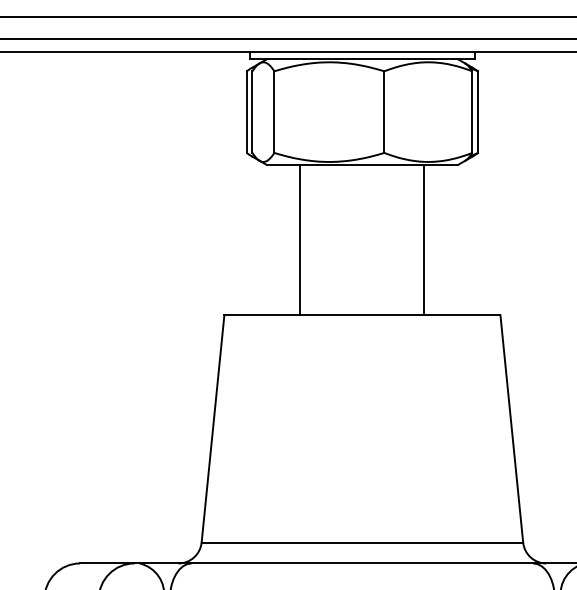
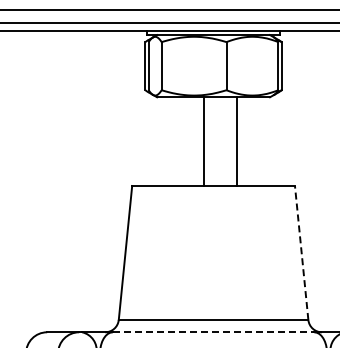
line: (301, 239) -> (204, 141), moved
line: (425, 239) -> (237, 141), moved
line: (511, 428) -> (301, 252), solid -> dashed
line: (362, 563) -> (213, 332), solid -> dashed

